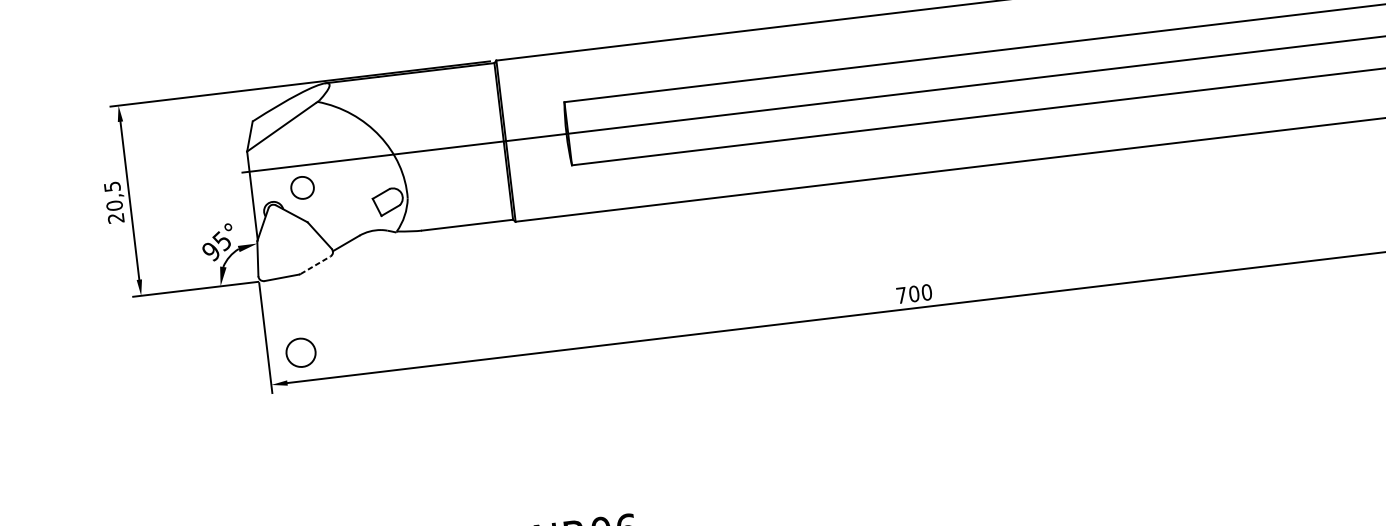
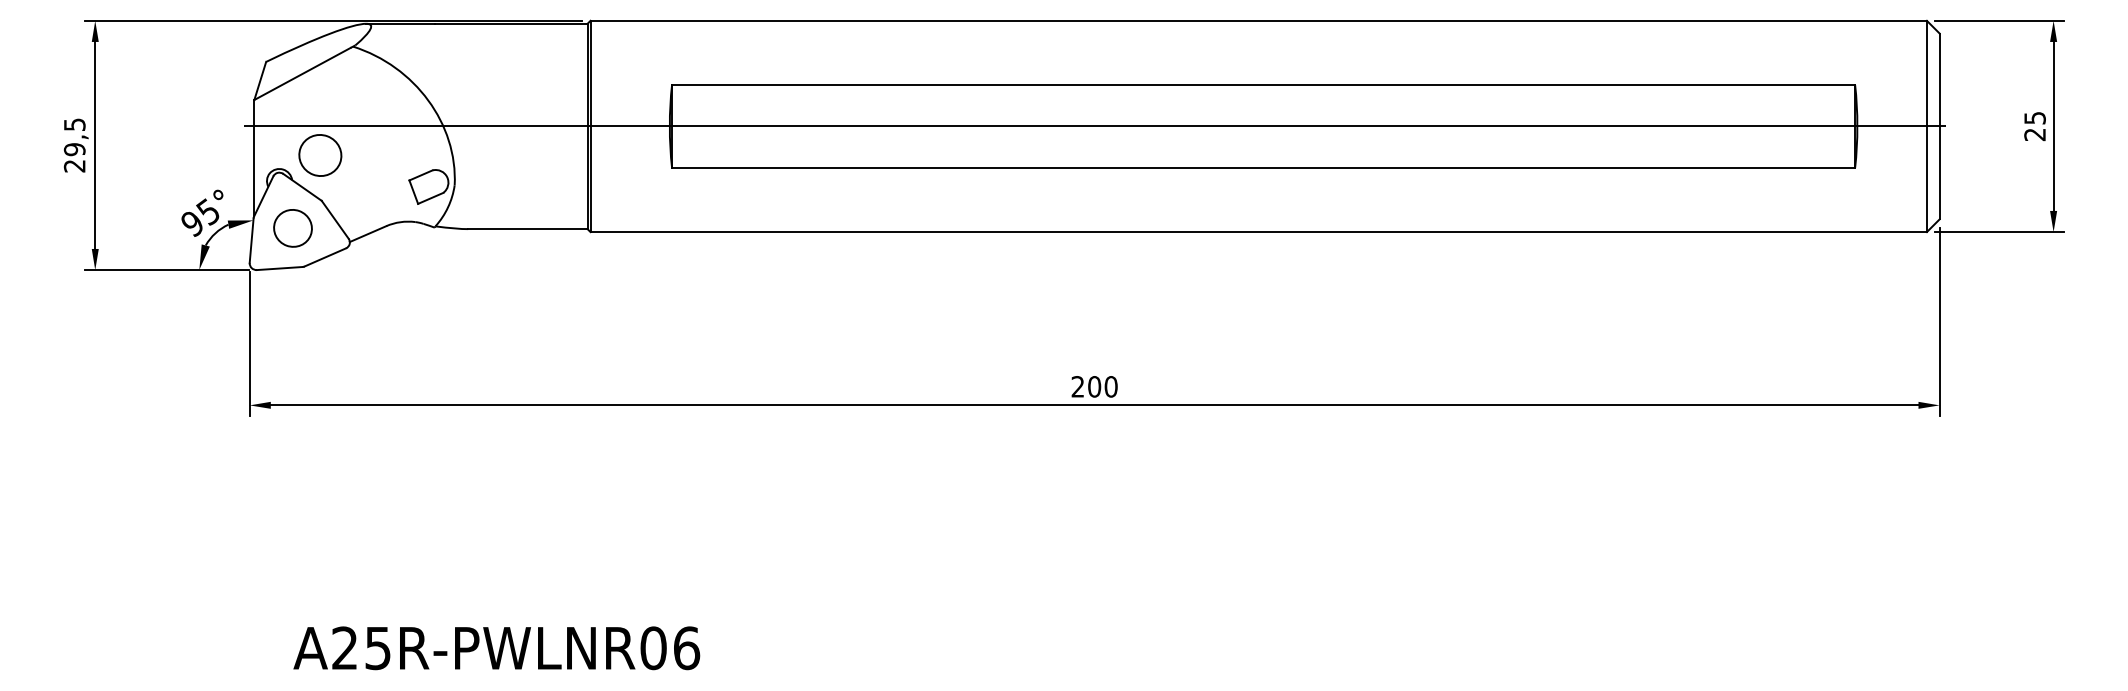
part: (302, 187) -> (320, 155), size x1.43
text: (114, 205) -> (74, 149), 20,5 -> 29,5
line: (315, 265) -> (325, 257), dashed -> solid
text: (901, 295) -> (1077, 386), 700 -> 200
part: (300, 352) -> (292, 228), moved

